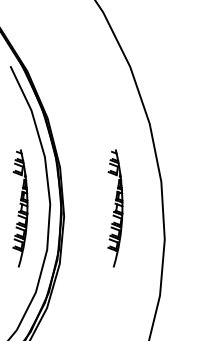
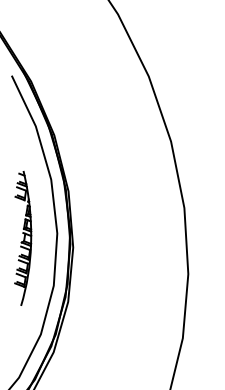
part: (115, 208) -> (131, 238), removed

